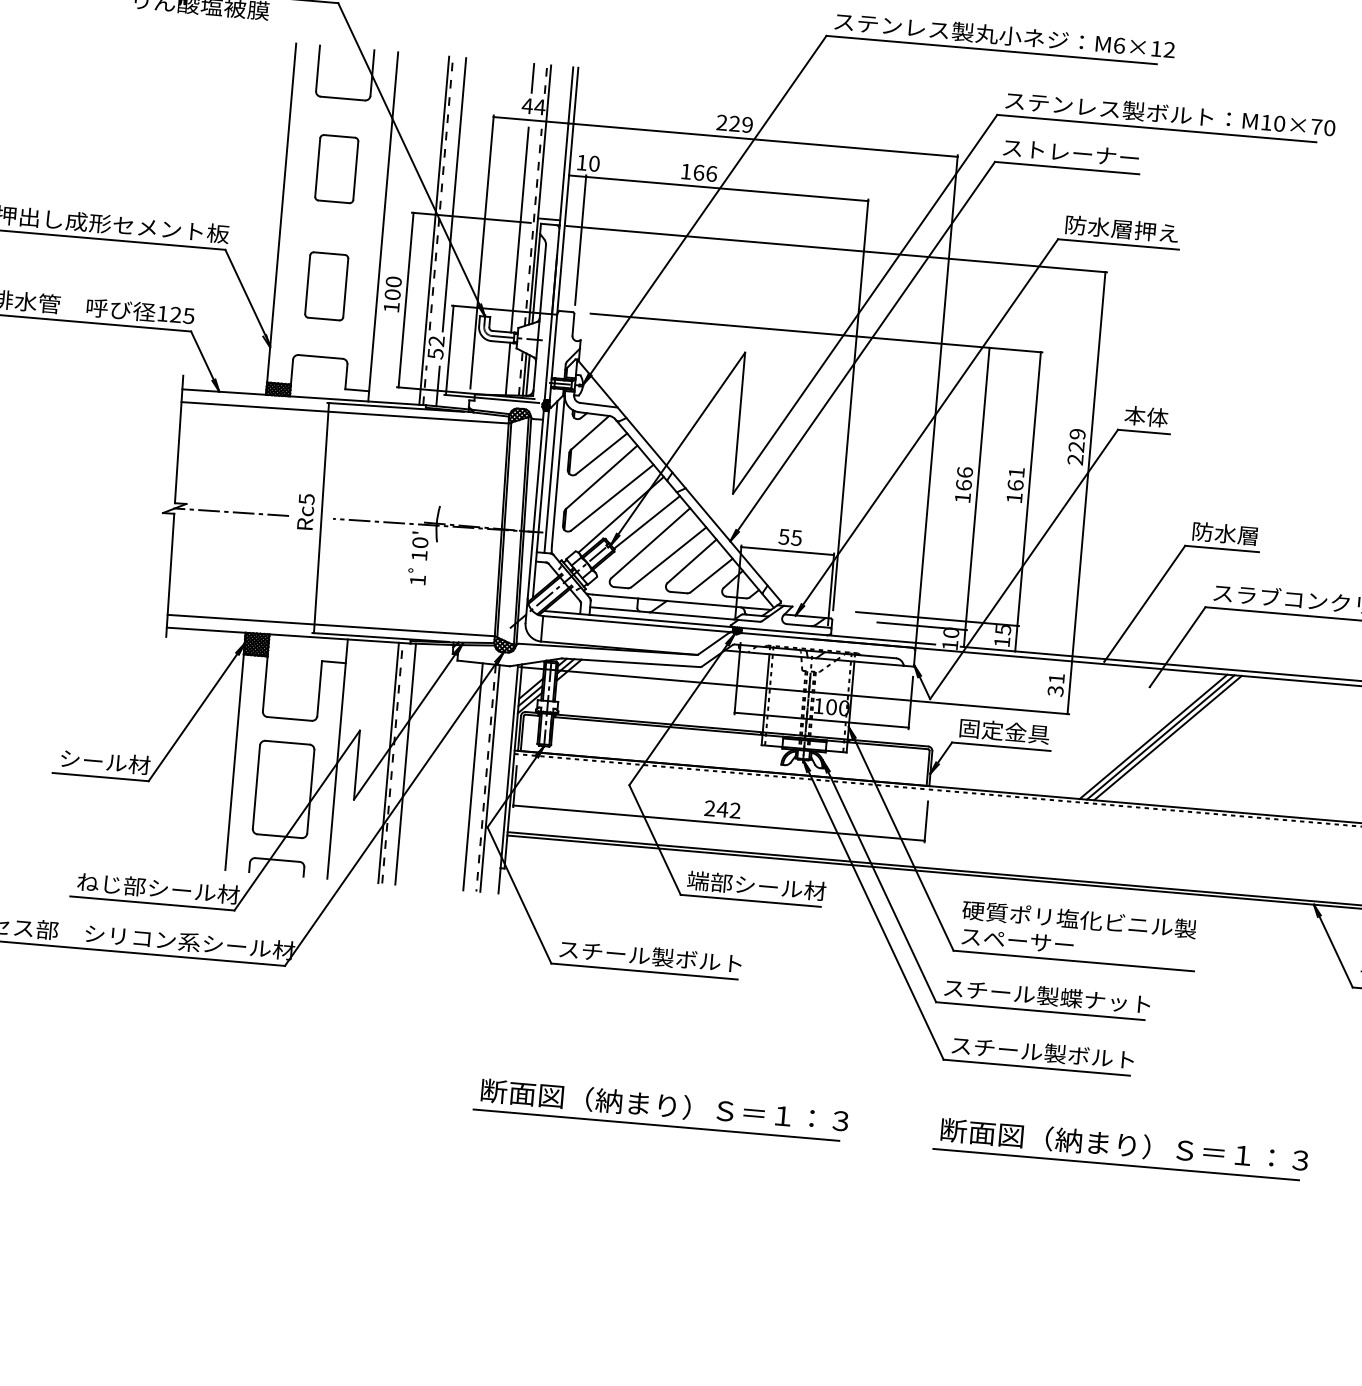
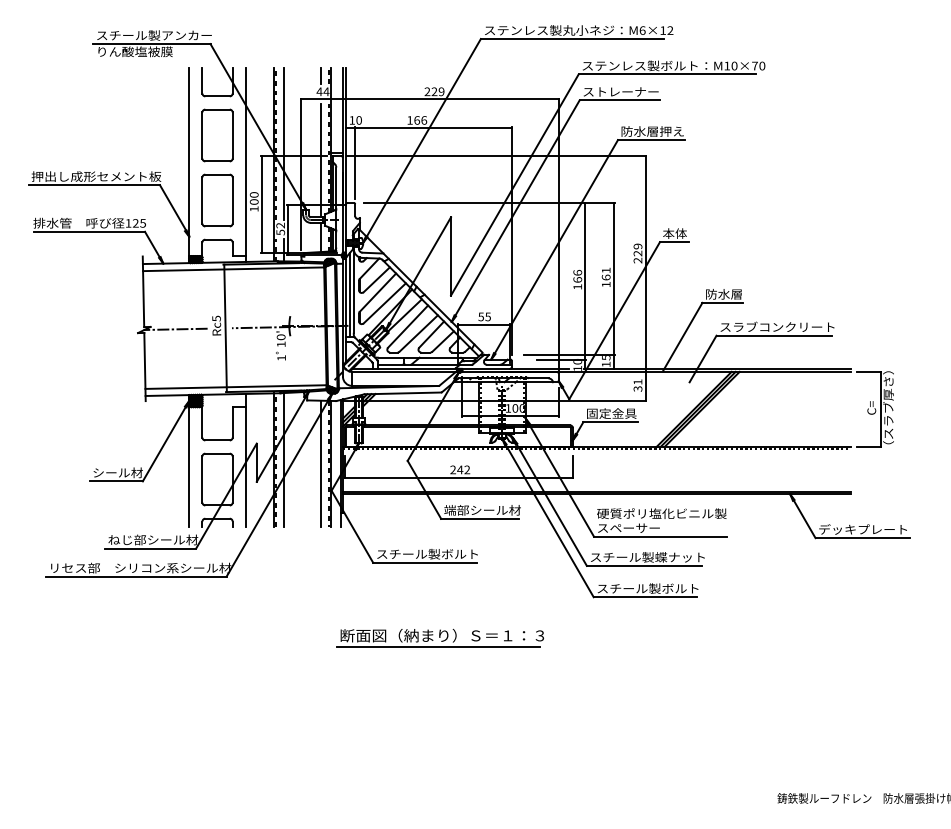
part: (336, 169) -> (217, 135), size x1.43
part: (326, 286) -> (217, 200), size x1.43
part: (1118, 1149) -> (694, 638), removed

